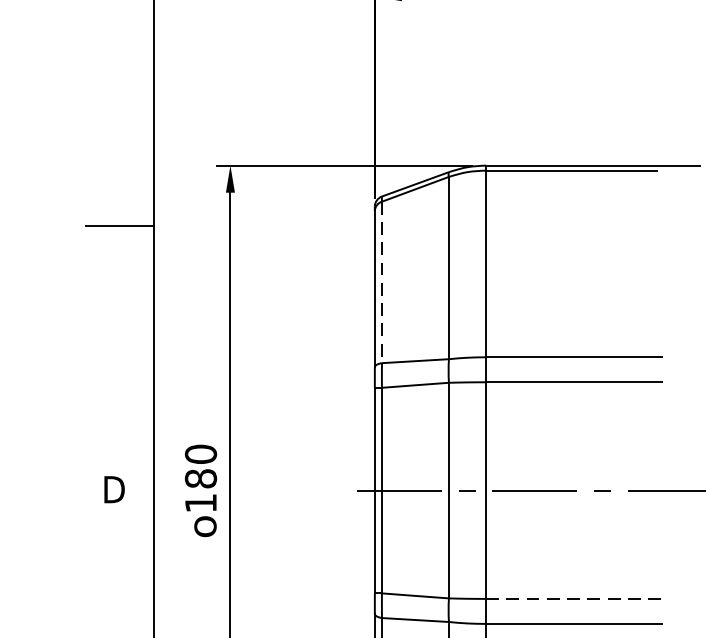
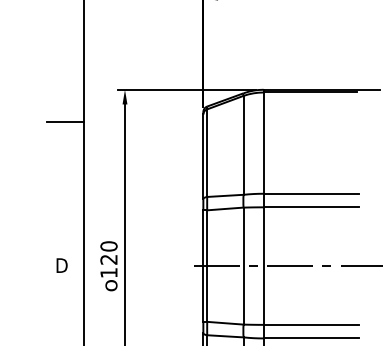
line: (382, 283) -> (207, 153), dashed -> solid
text: (200, 478) -> (108, 259), 180 -> 120
line: (574, 598) -> (311, 324), dashed -> solid

